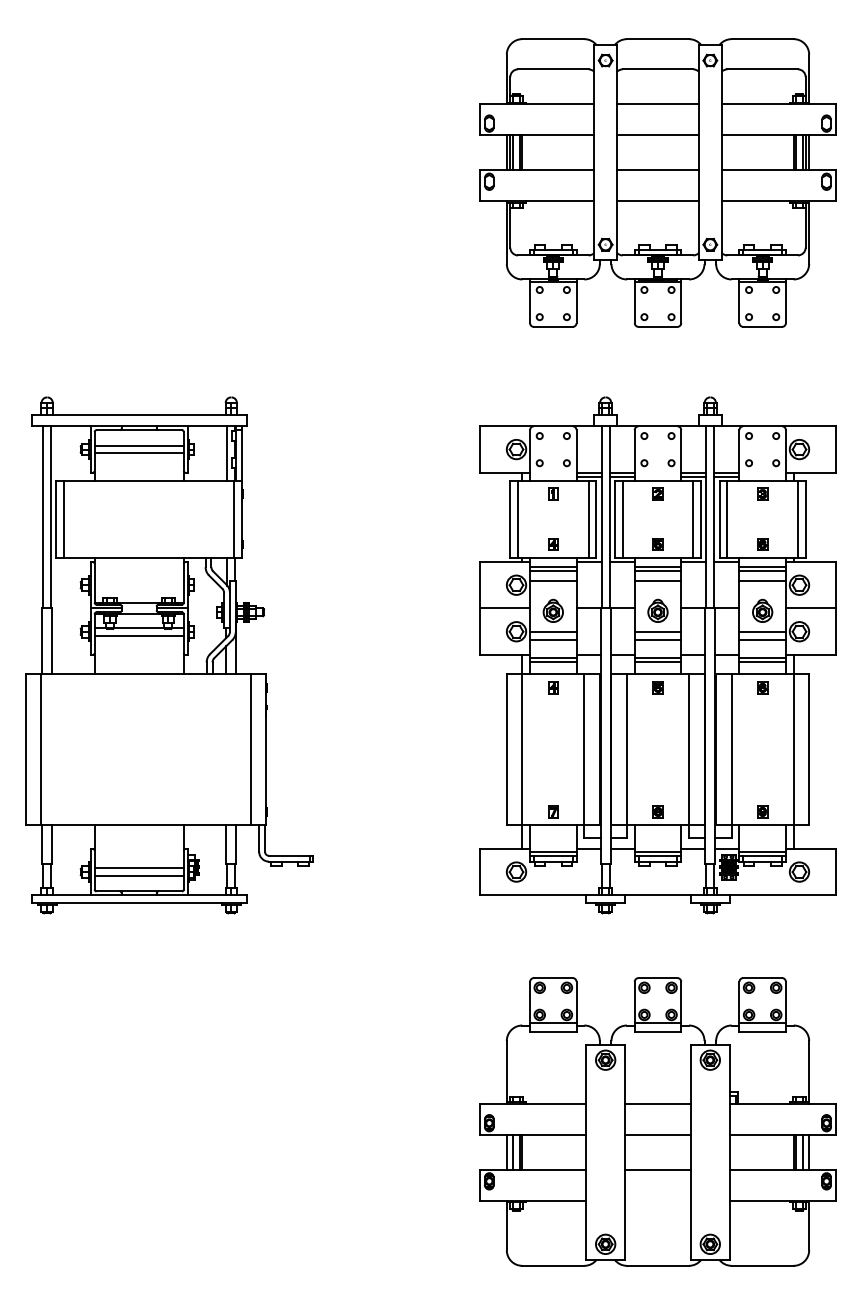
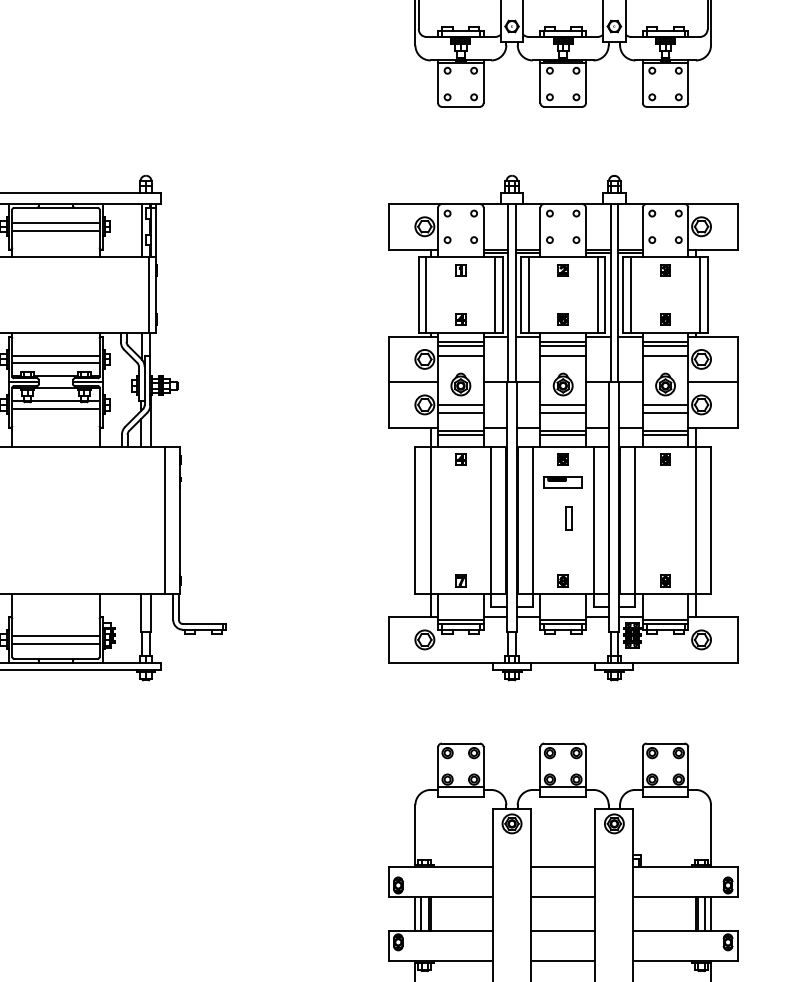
line: (138, 581) -> (55, 355), added
line: (138, 589) -> (55, 363), added
part: (657, 710) -> (562, 481), added
part: (663, 747) -> (568, 518), added
line: (657, 1200) -> (562, 961), added

